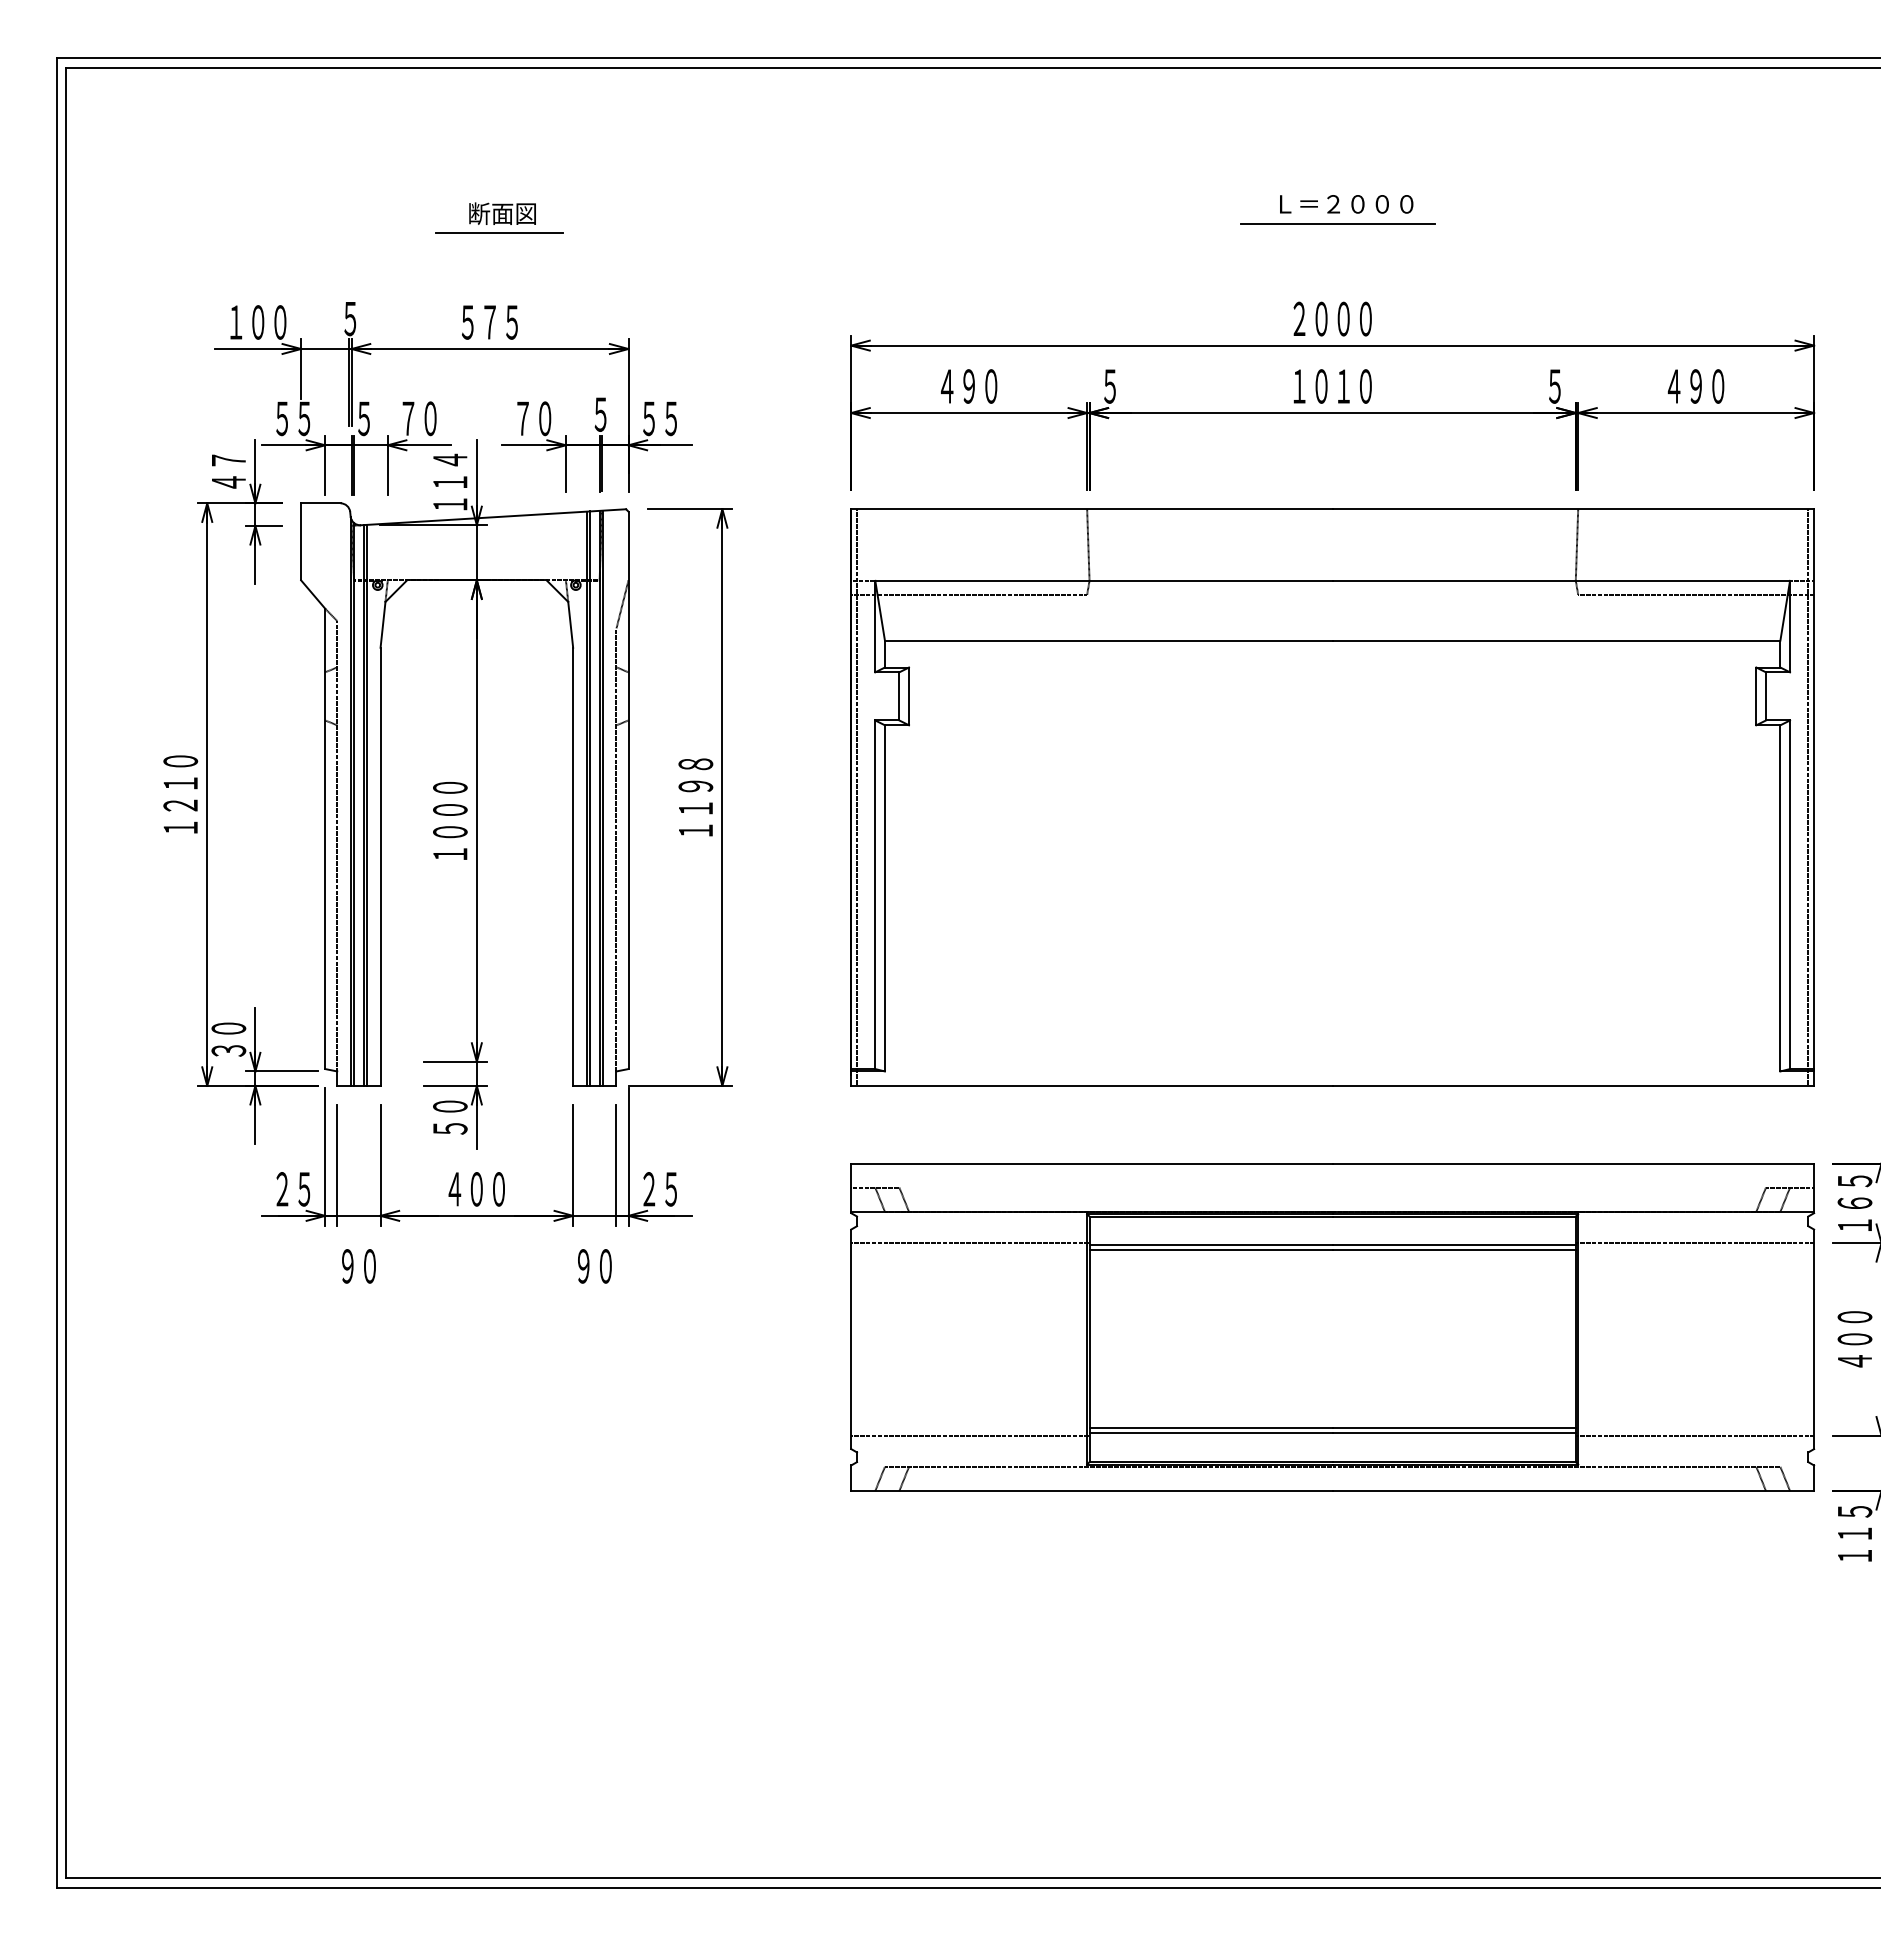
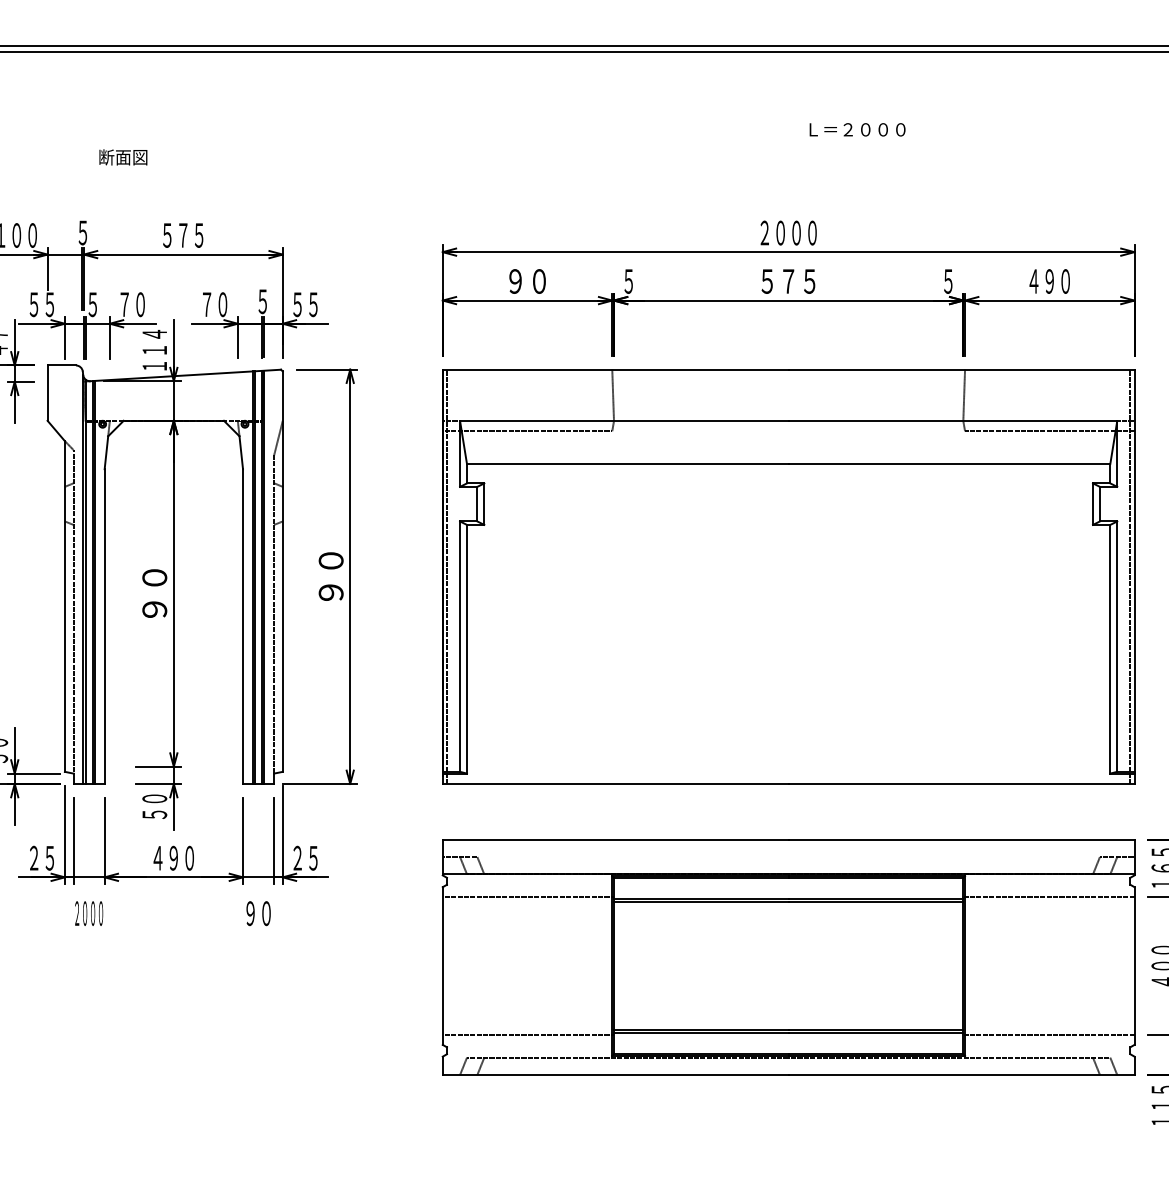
text: (1346, 204) -> (857, 129), moved
text: (502, 213) -> (123, 157), moved
line: (1337, 223) -> (792, 164), removed
line: (499, 233) -> (190, 171), removed
text: (968, 386) -> (527, 281), ４９０ -> ９０
text: (1332, 386) -> (788, 281), １０１０ -> ５７５
text: (695, 797) -> (330, 576), １１９８ -> ９０
text: (450, 820) -> (154, 593), １０００ -> ９０
text: (476, 1189) -> (173, 858), ４００ -> ４９０
text: (358, 1266) -> (88, 913), ９０ -> ２０００

